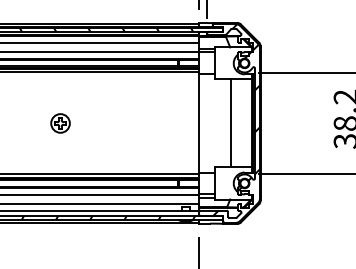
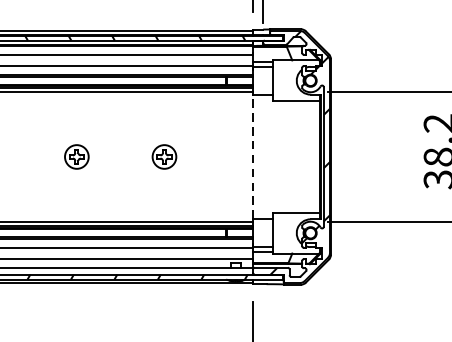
line: (199, 122) -> (253, 155), solid -> dashed
part: (129, 123) -> (164, 157), added
line: (230, 123) -> (292, 157), removed

